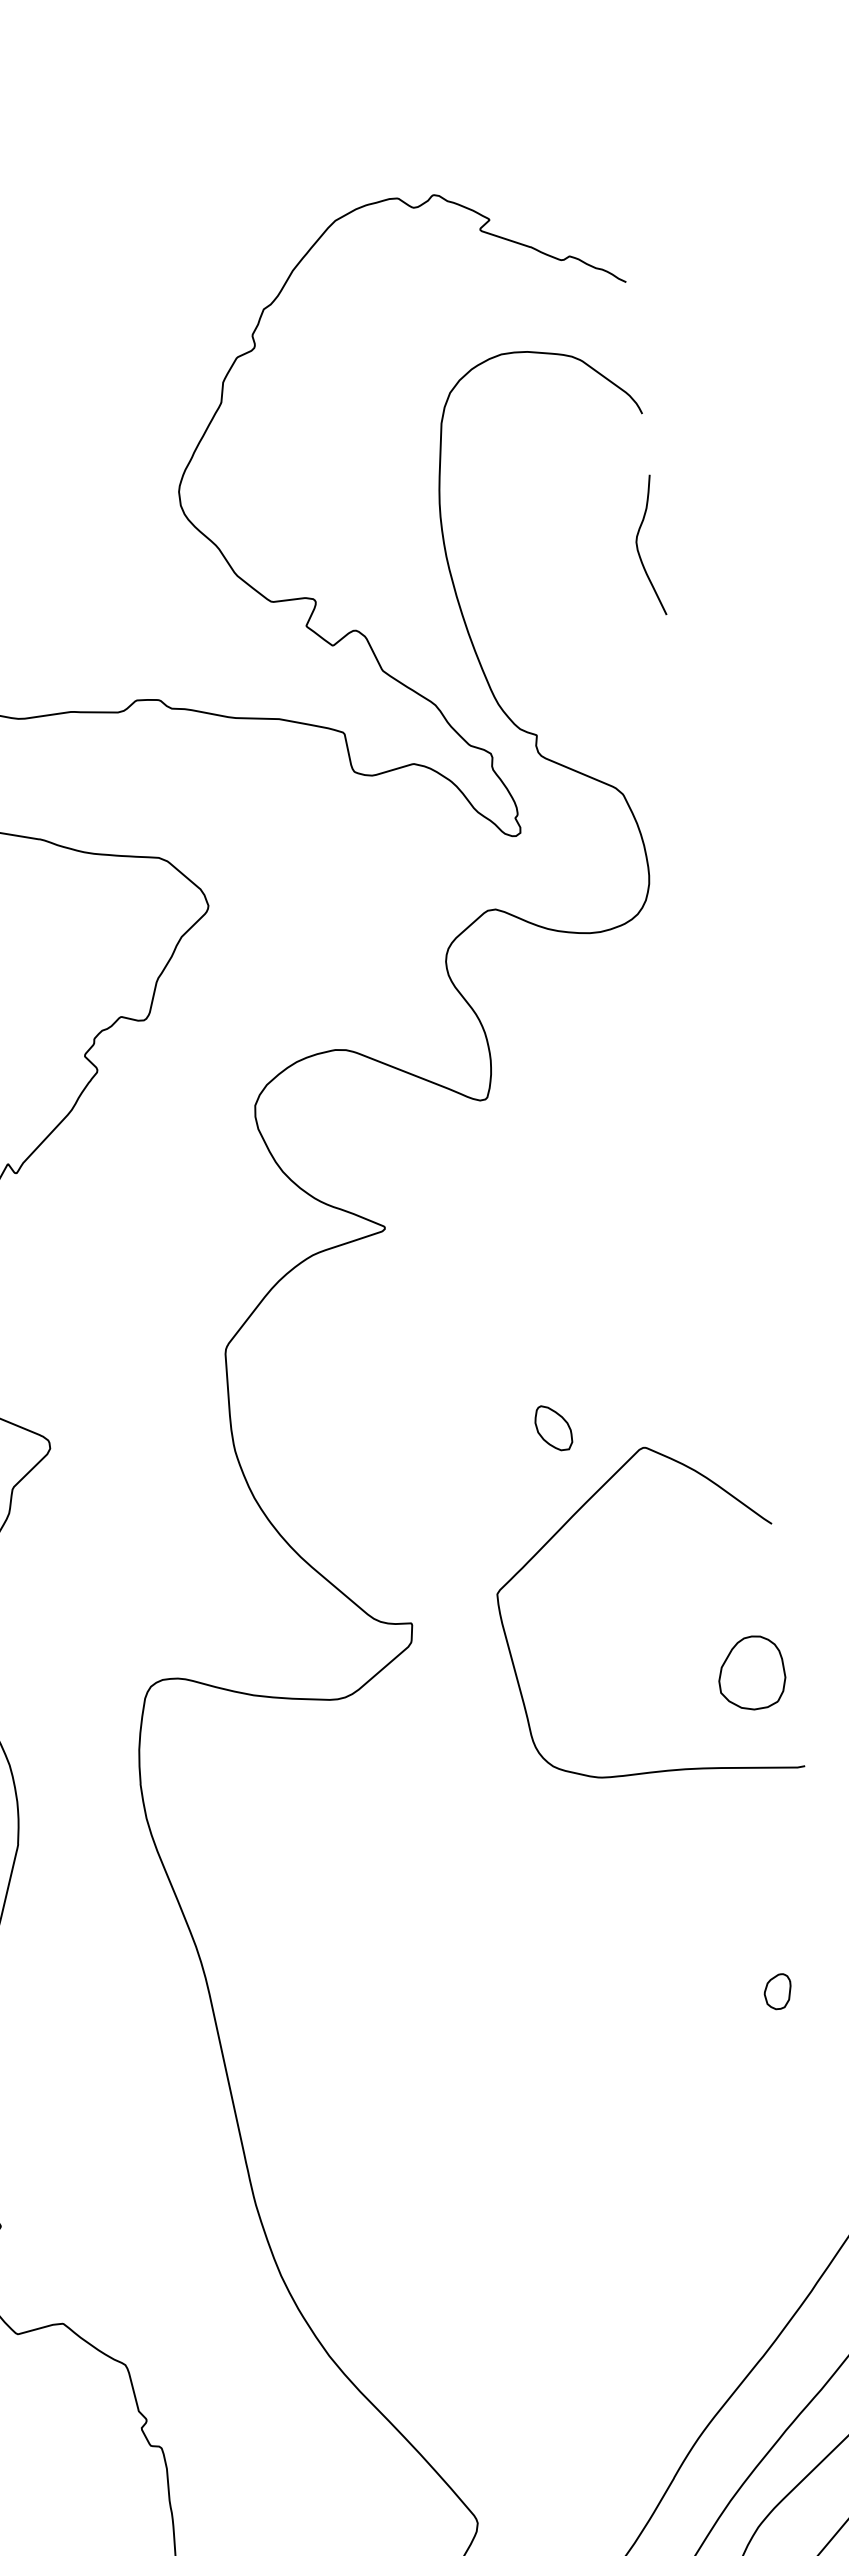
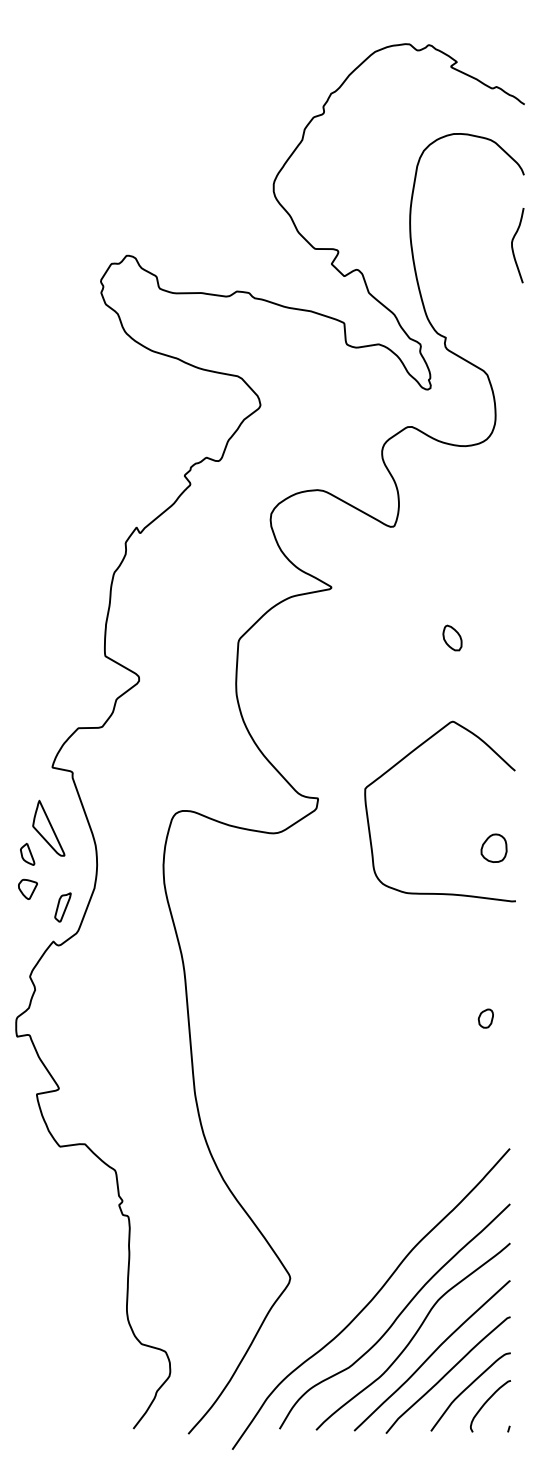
part: (553, 1427) -> (452, 637), moved
part: (750, 1671) -> (493, 847), size x0.71

